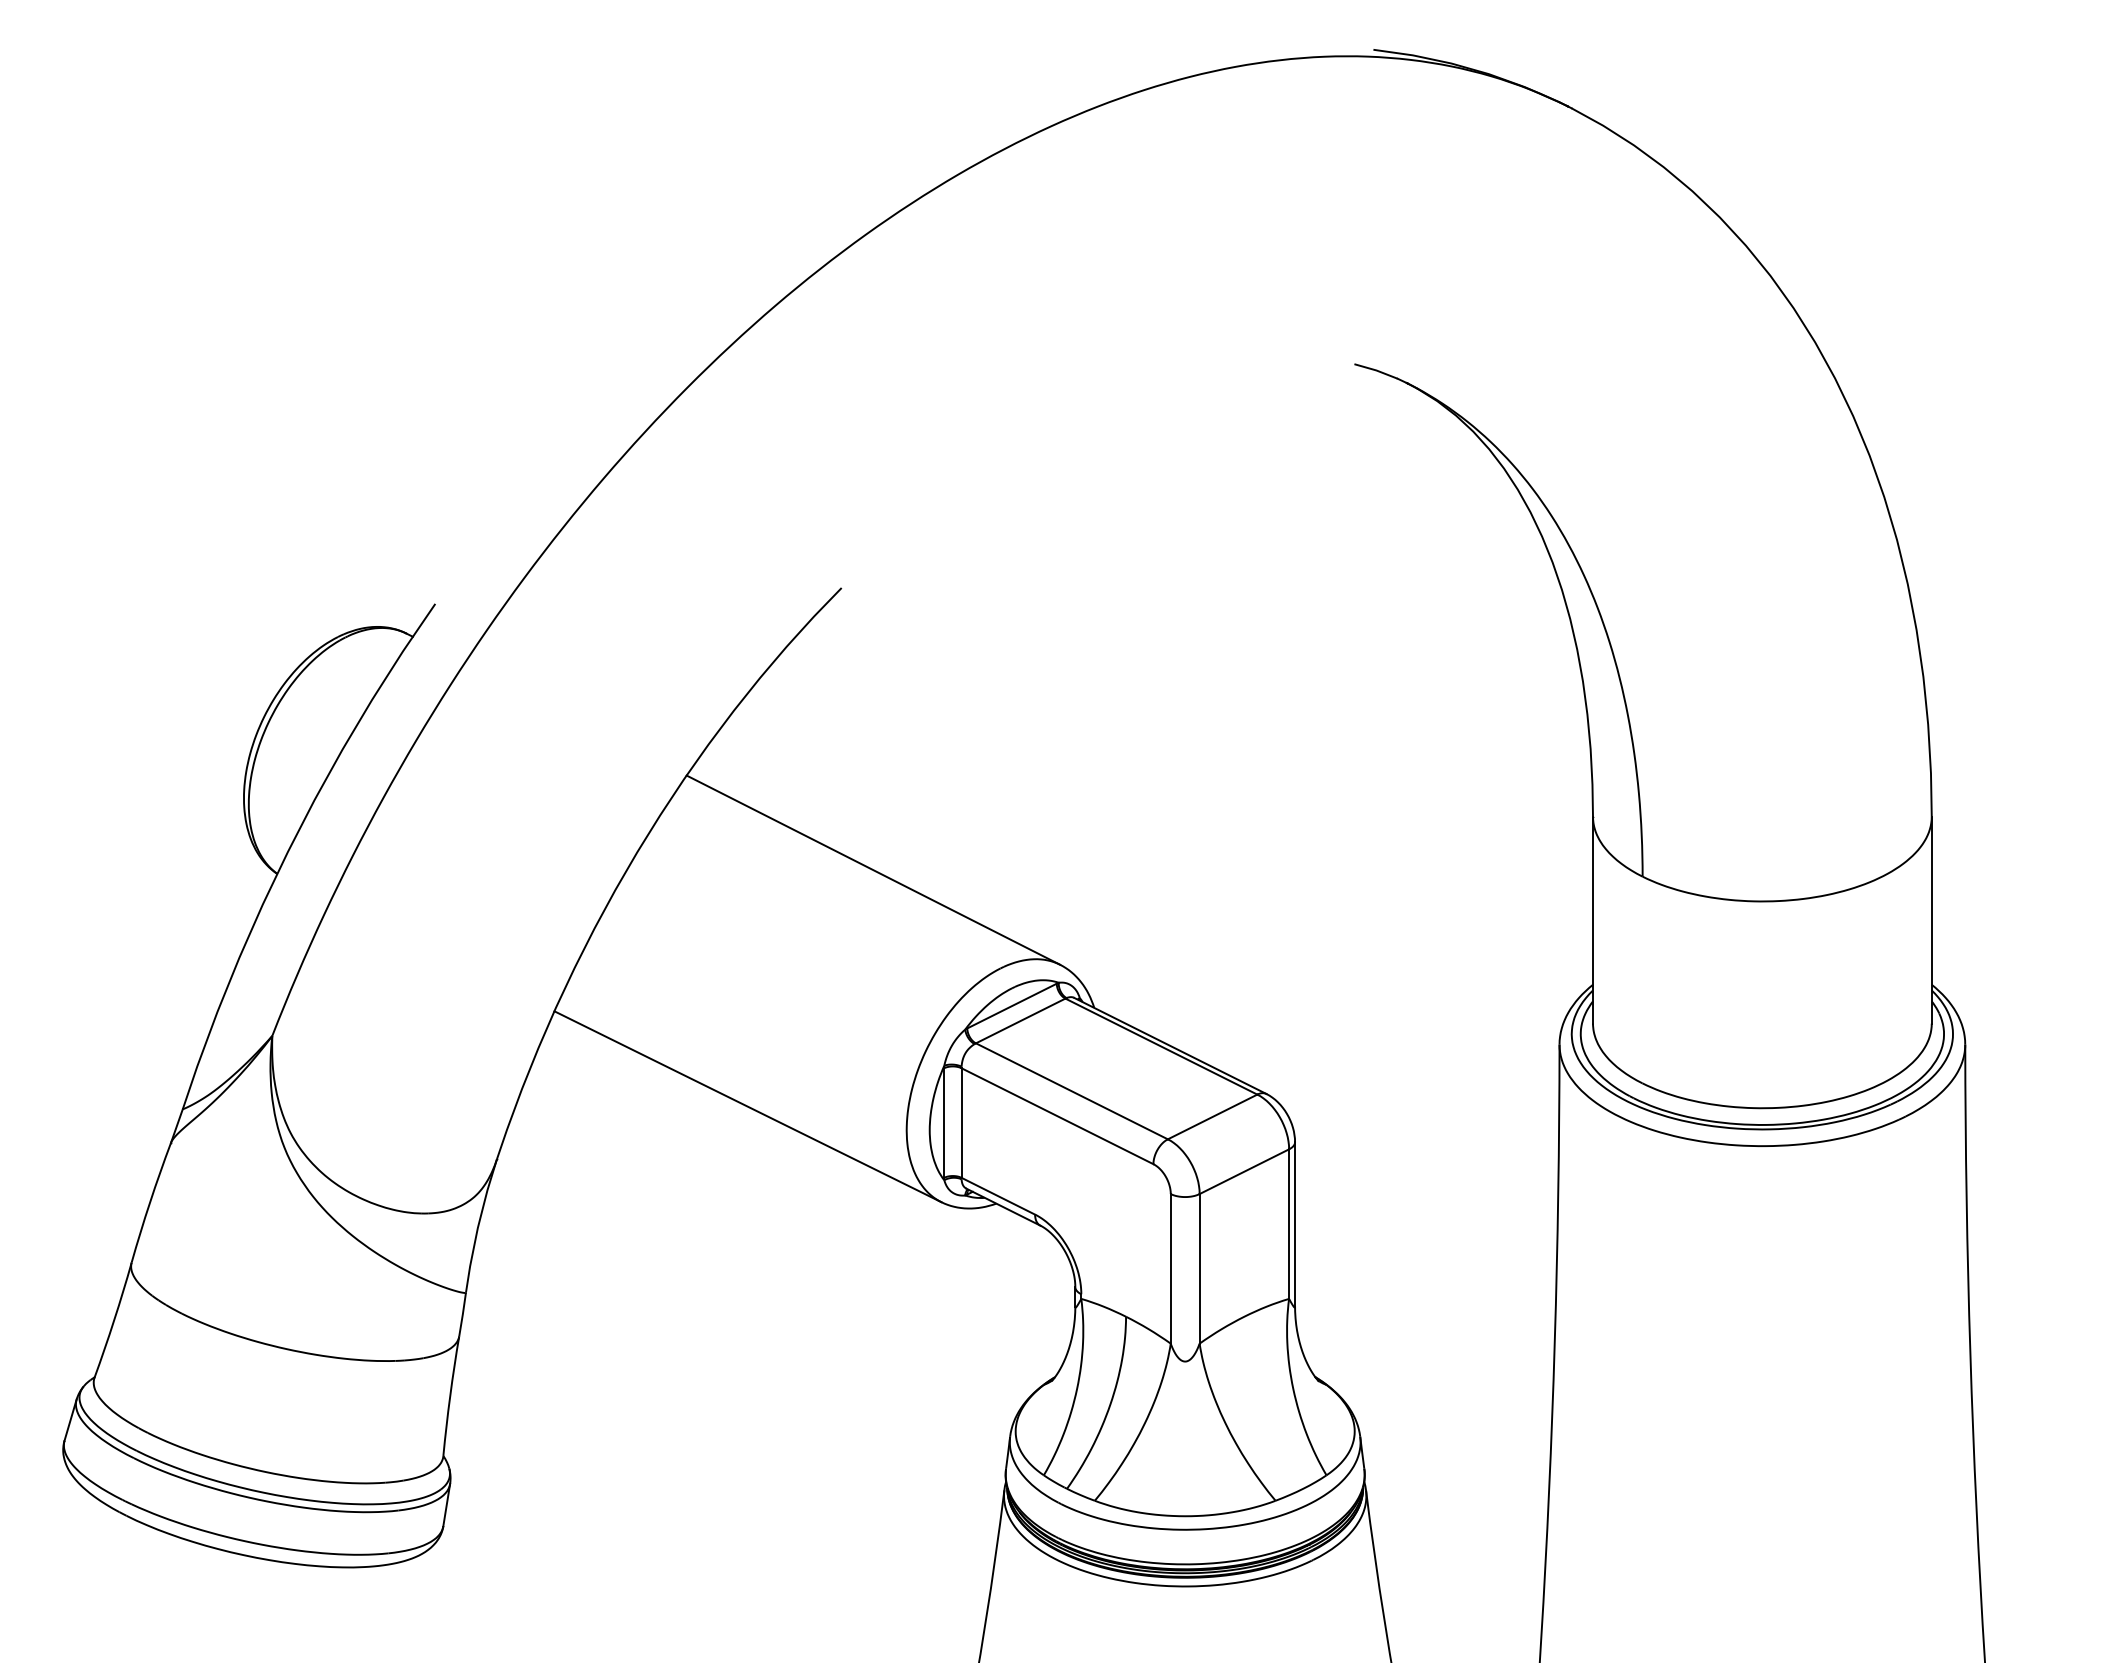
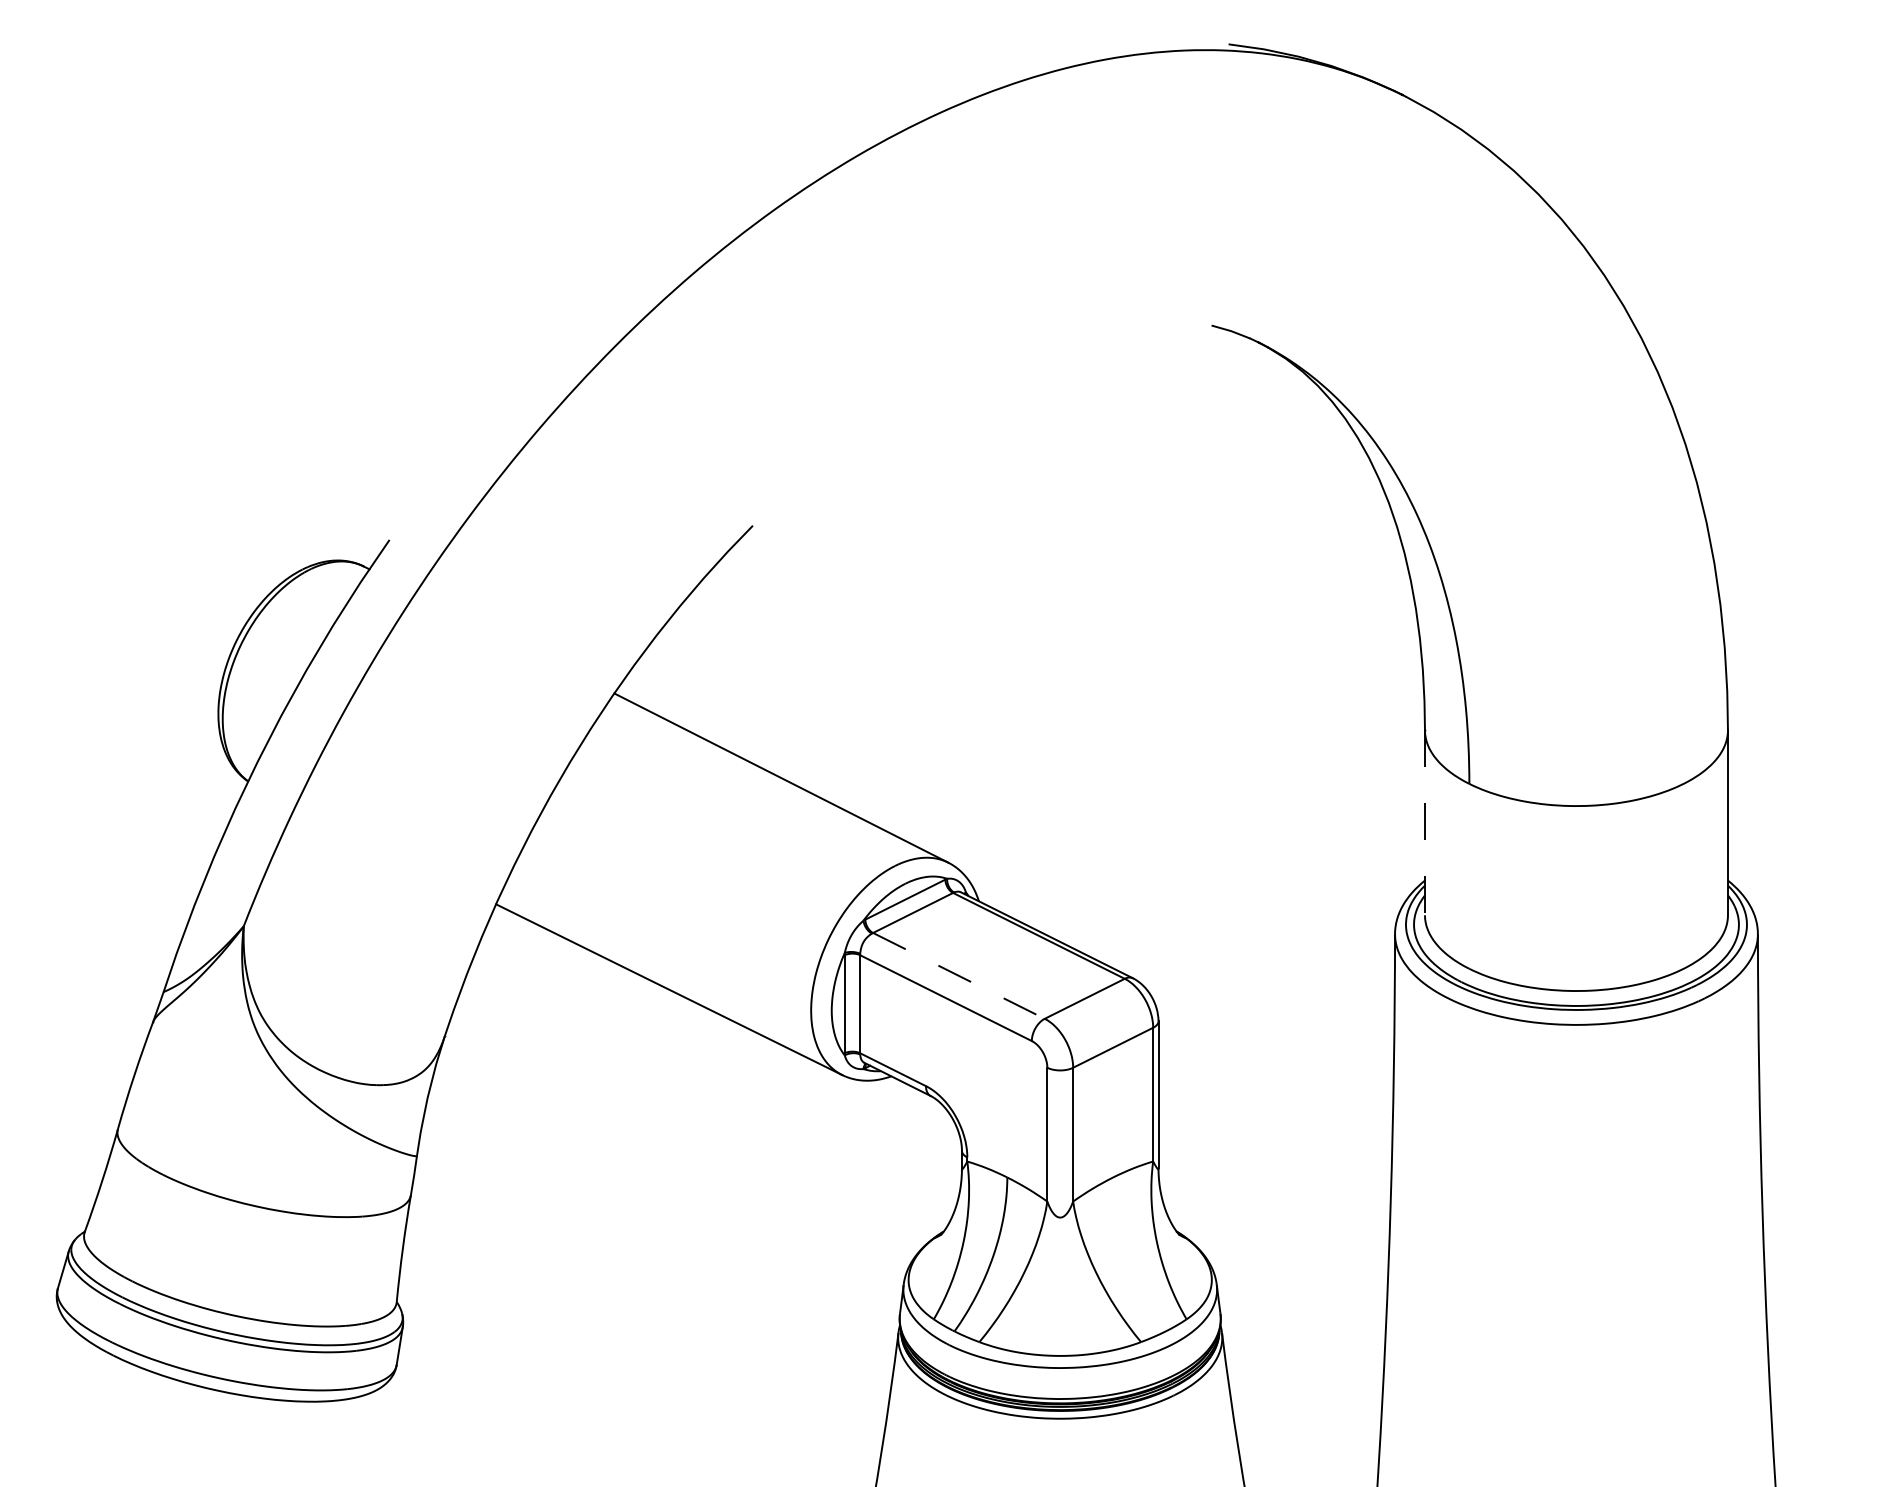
line: (1593, 920) -> (1425, 823), solid -> dashed
line: (1072, 1091) -> (959, 976), solid -> dashed

